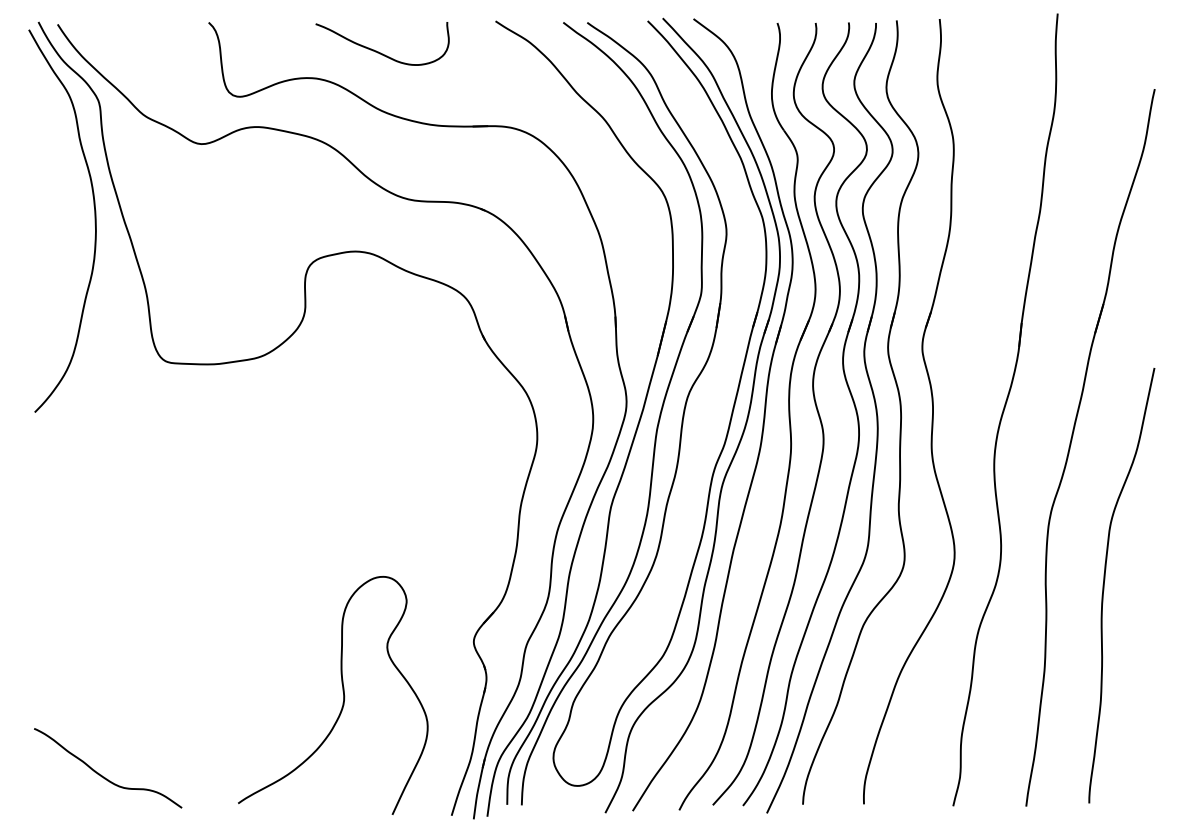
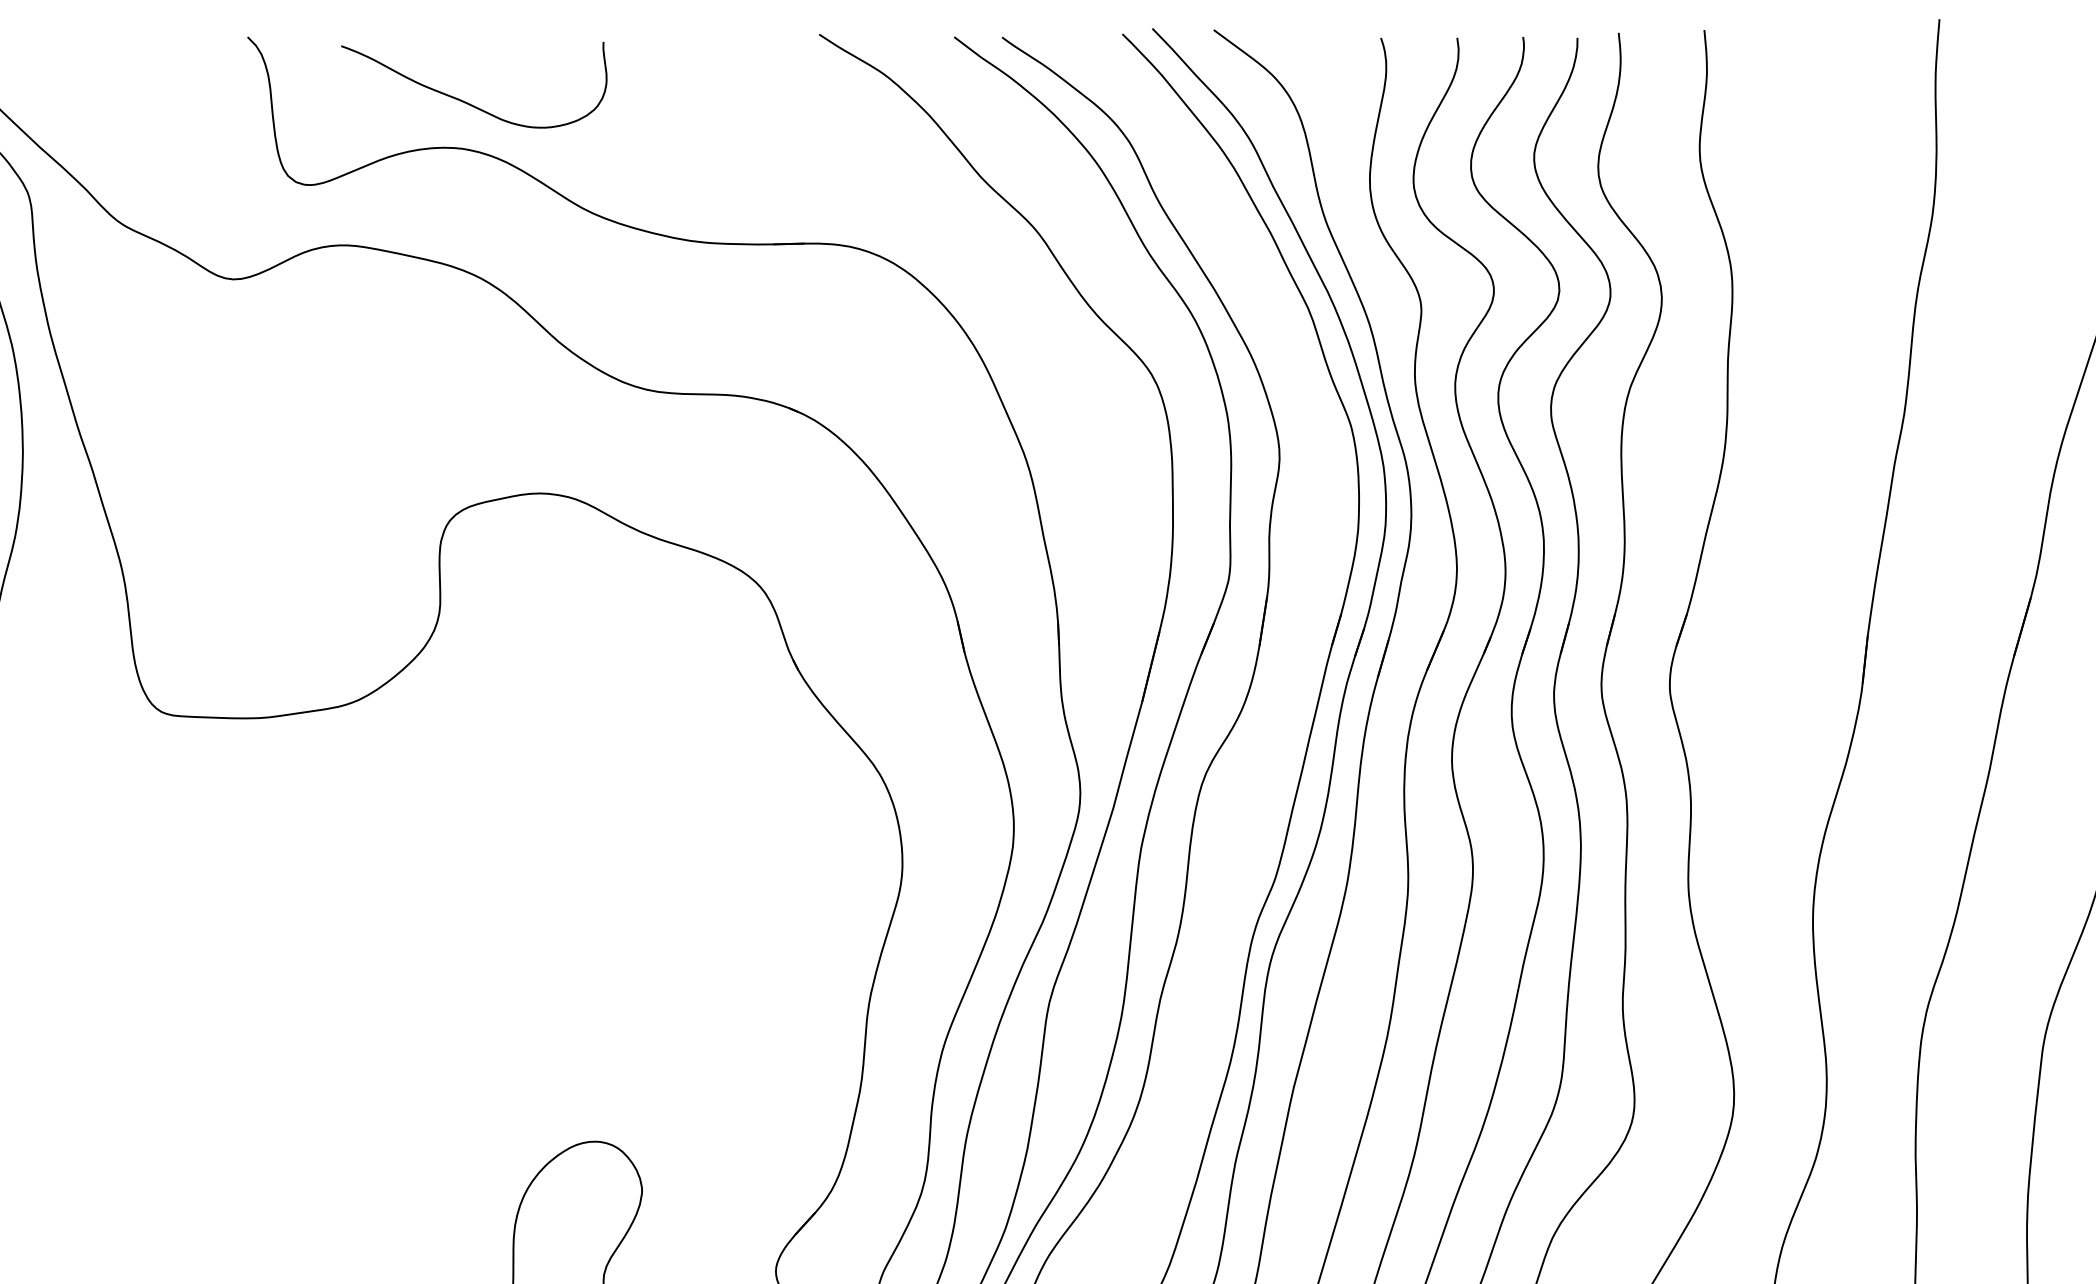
curve: (378, 51) -> (466, 100), moved

